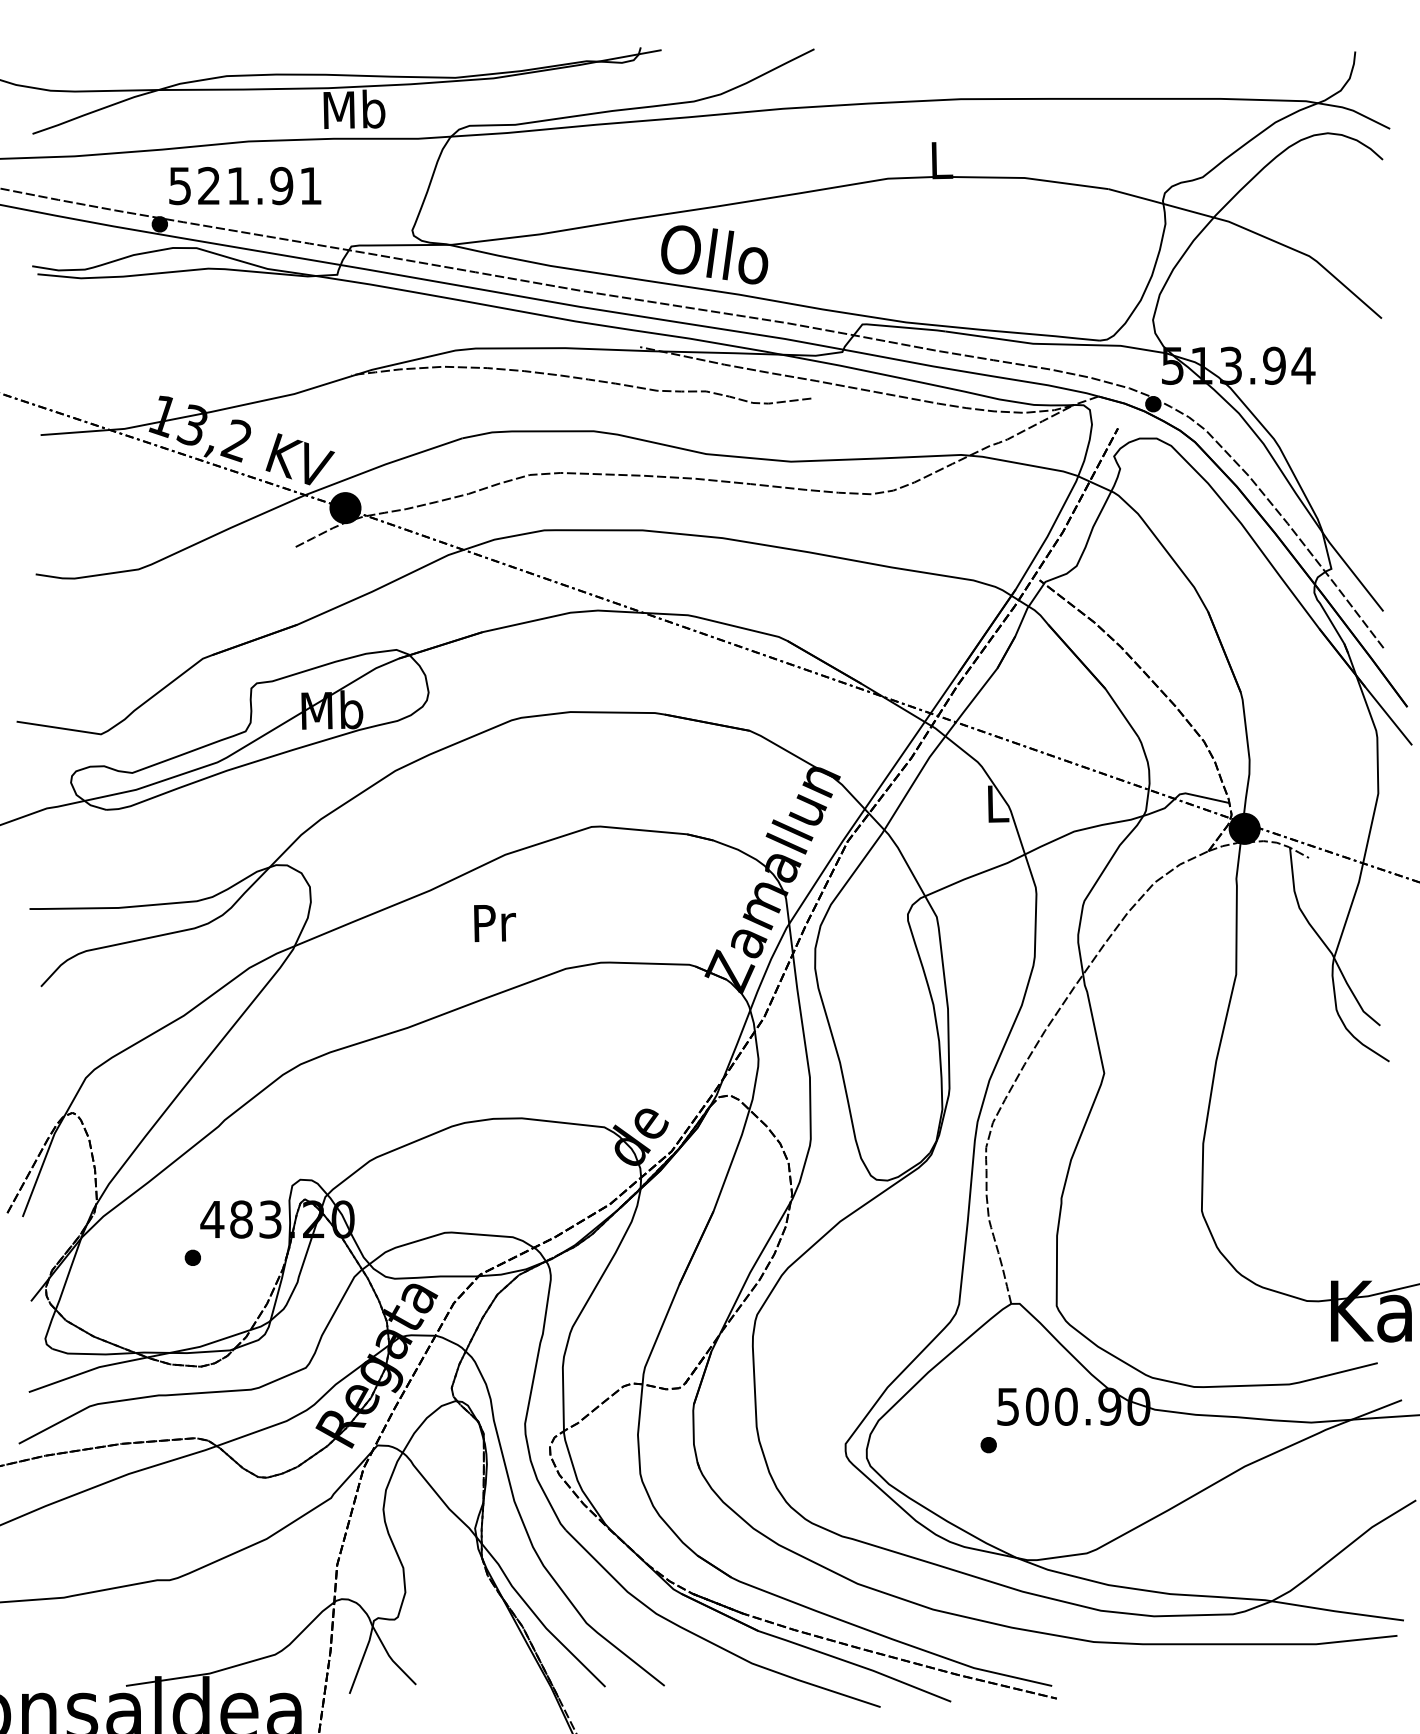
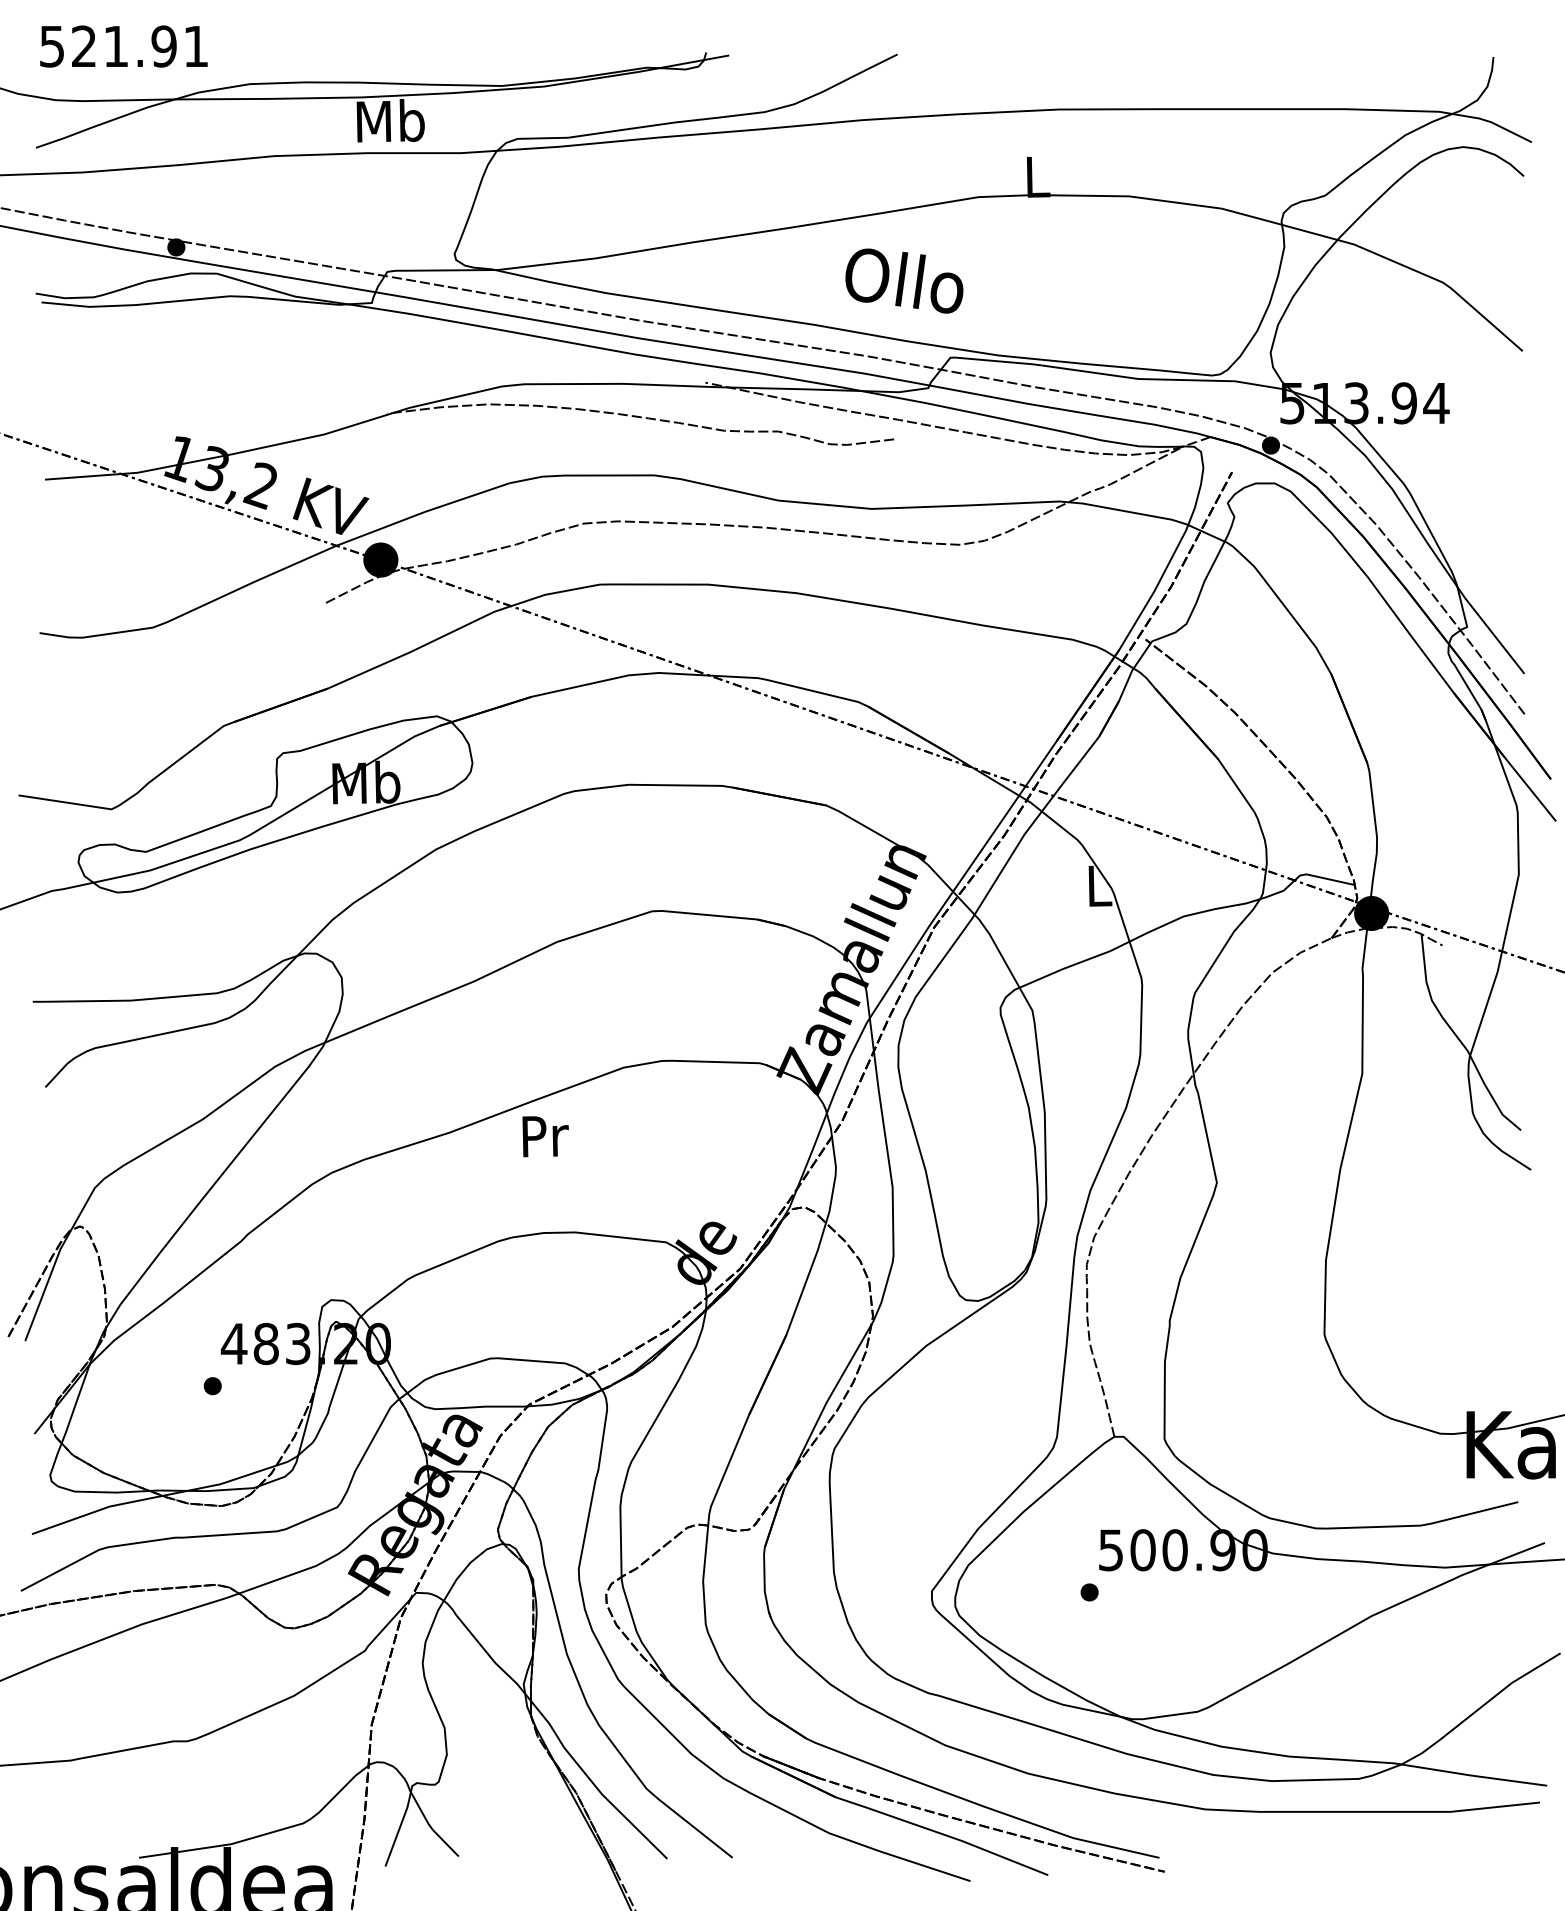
text: (245, 186) -> (124, 47), moved
text: (714, 254) -> (904, 280), moved
text: (494, 923) -> (545, 1136), moved

